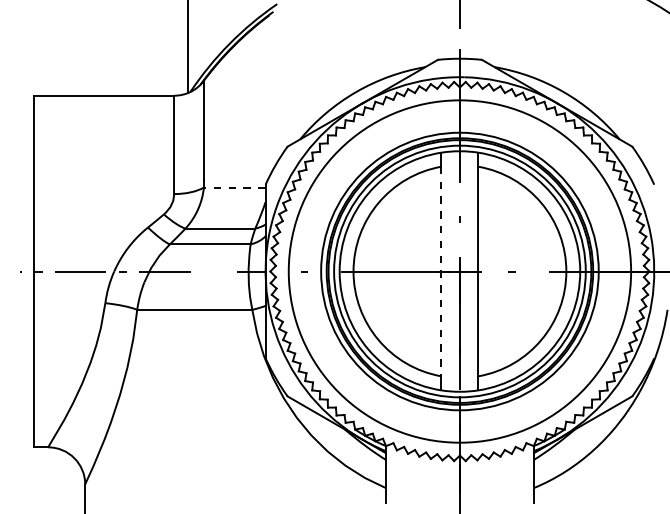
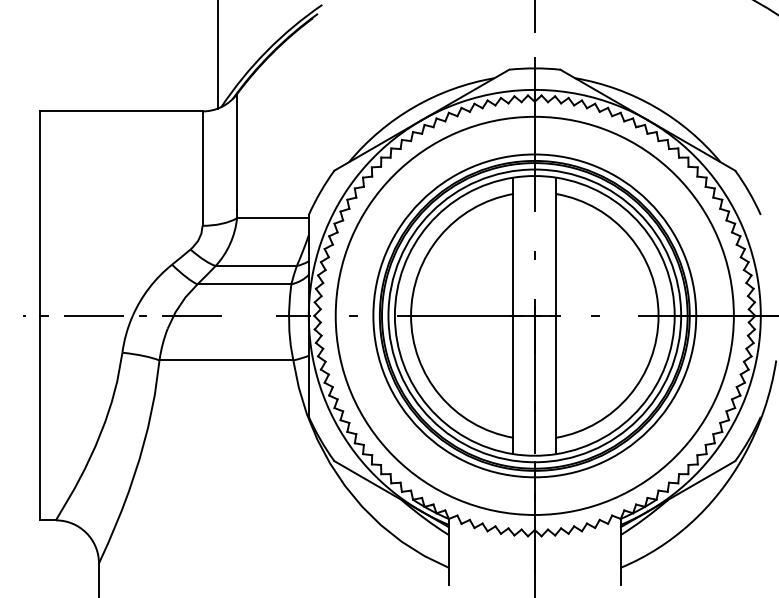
line: (234, 187) -> (272, 218), dashed -> solid
line: (441, 271) -> (513, 315), dashed -> solid

